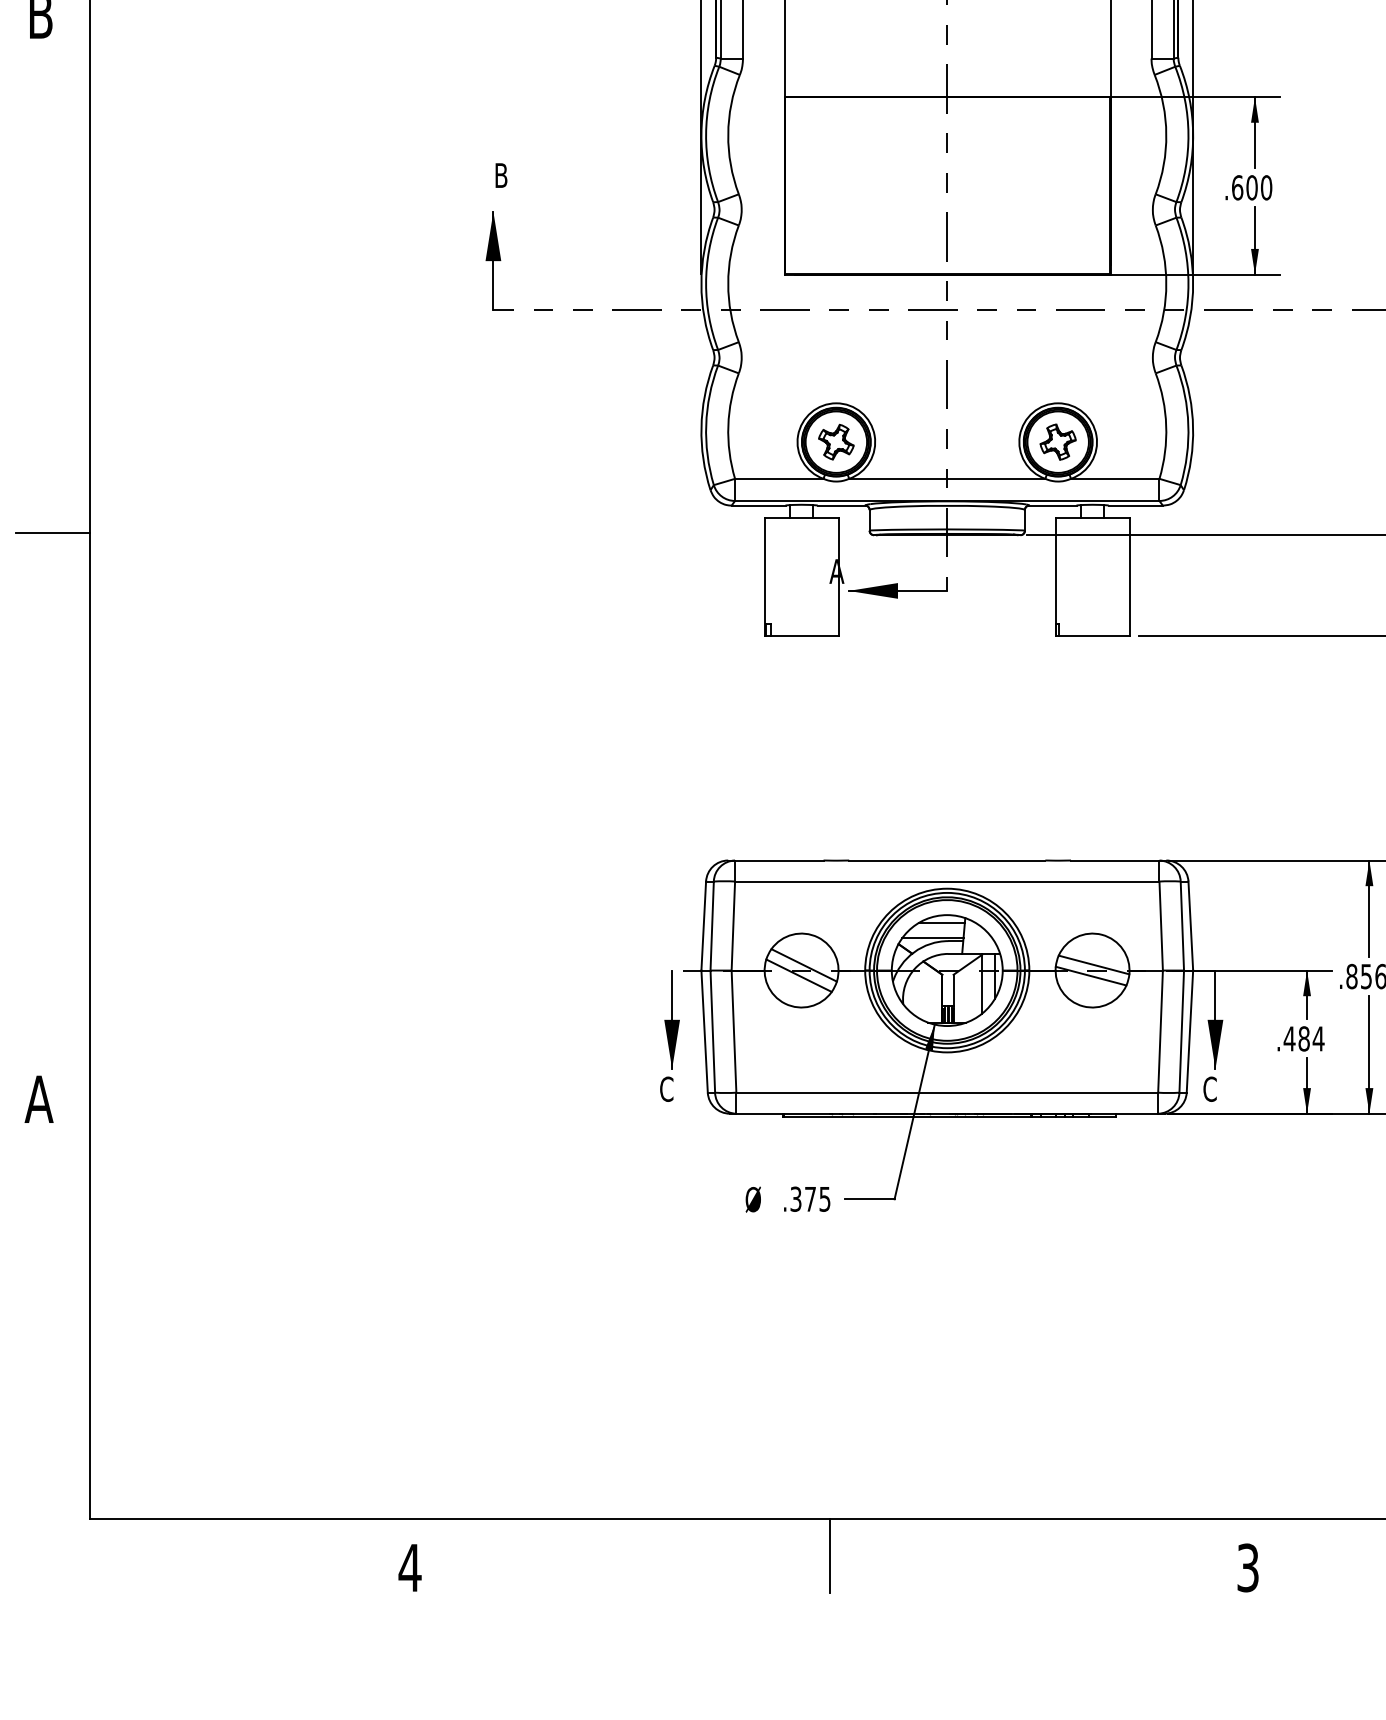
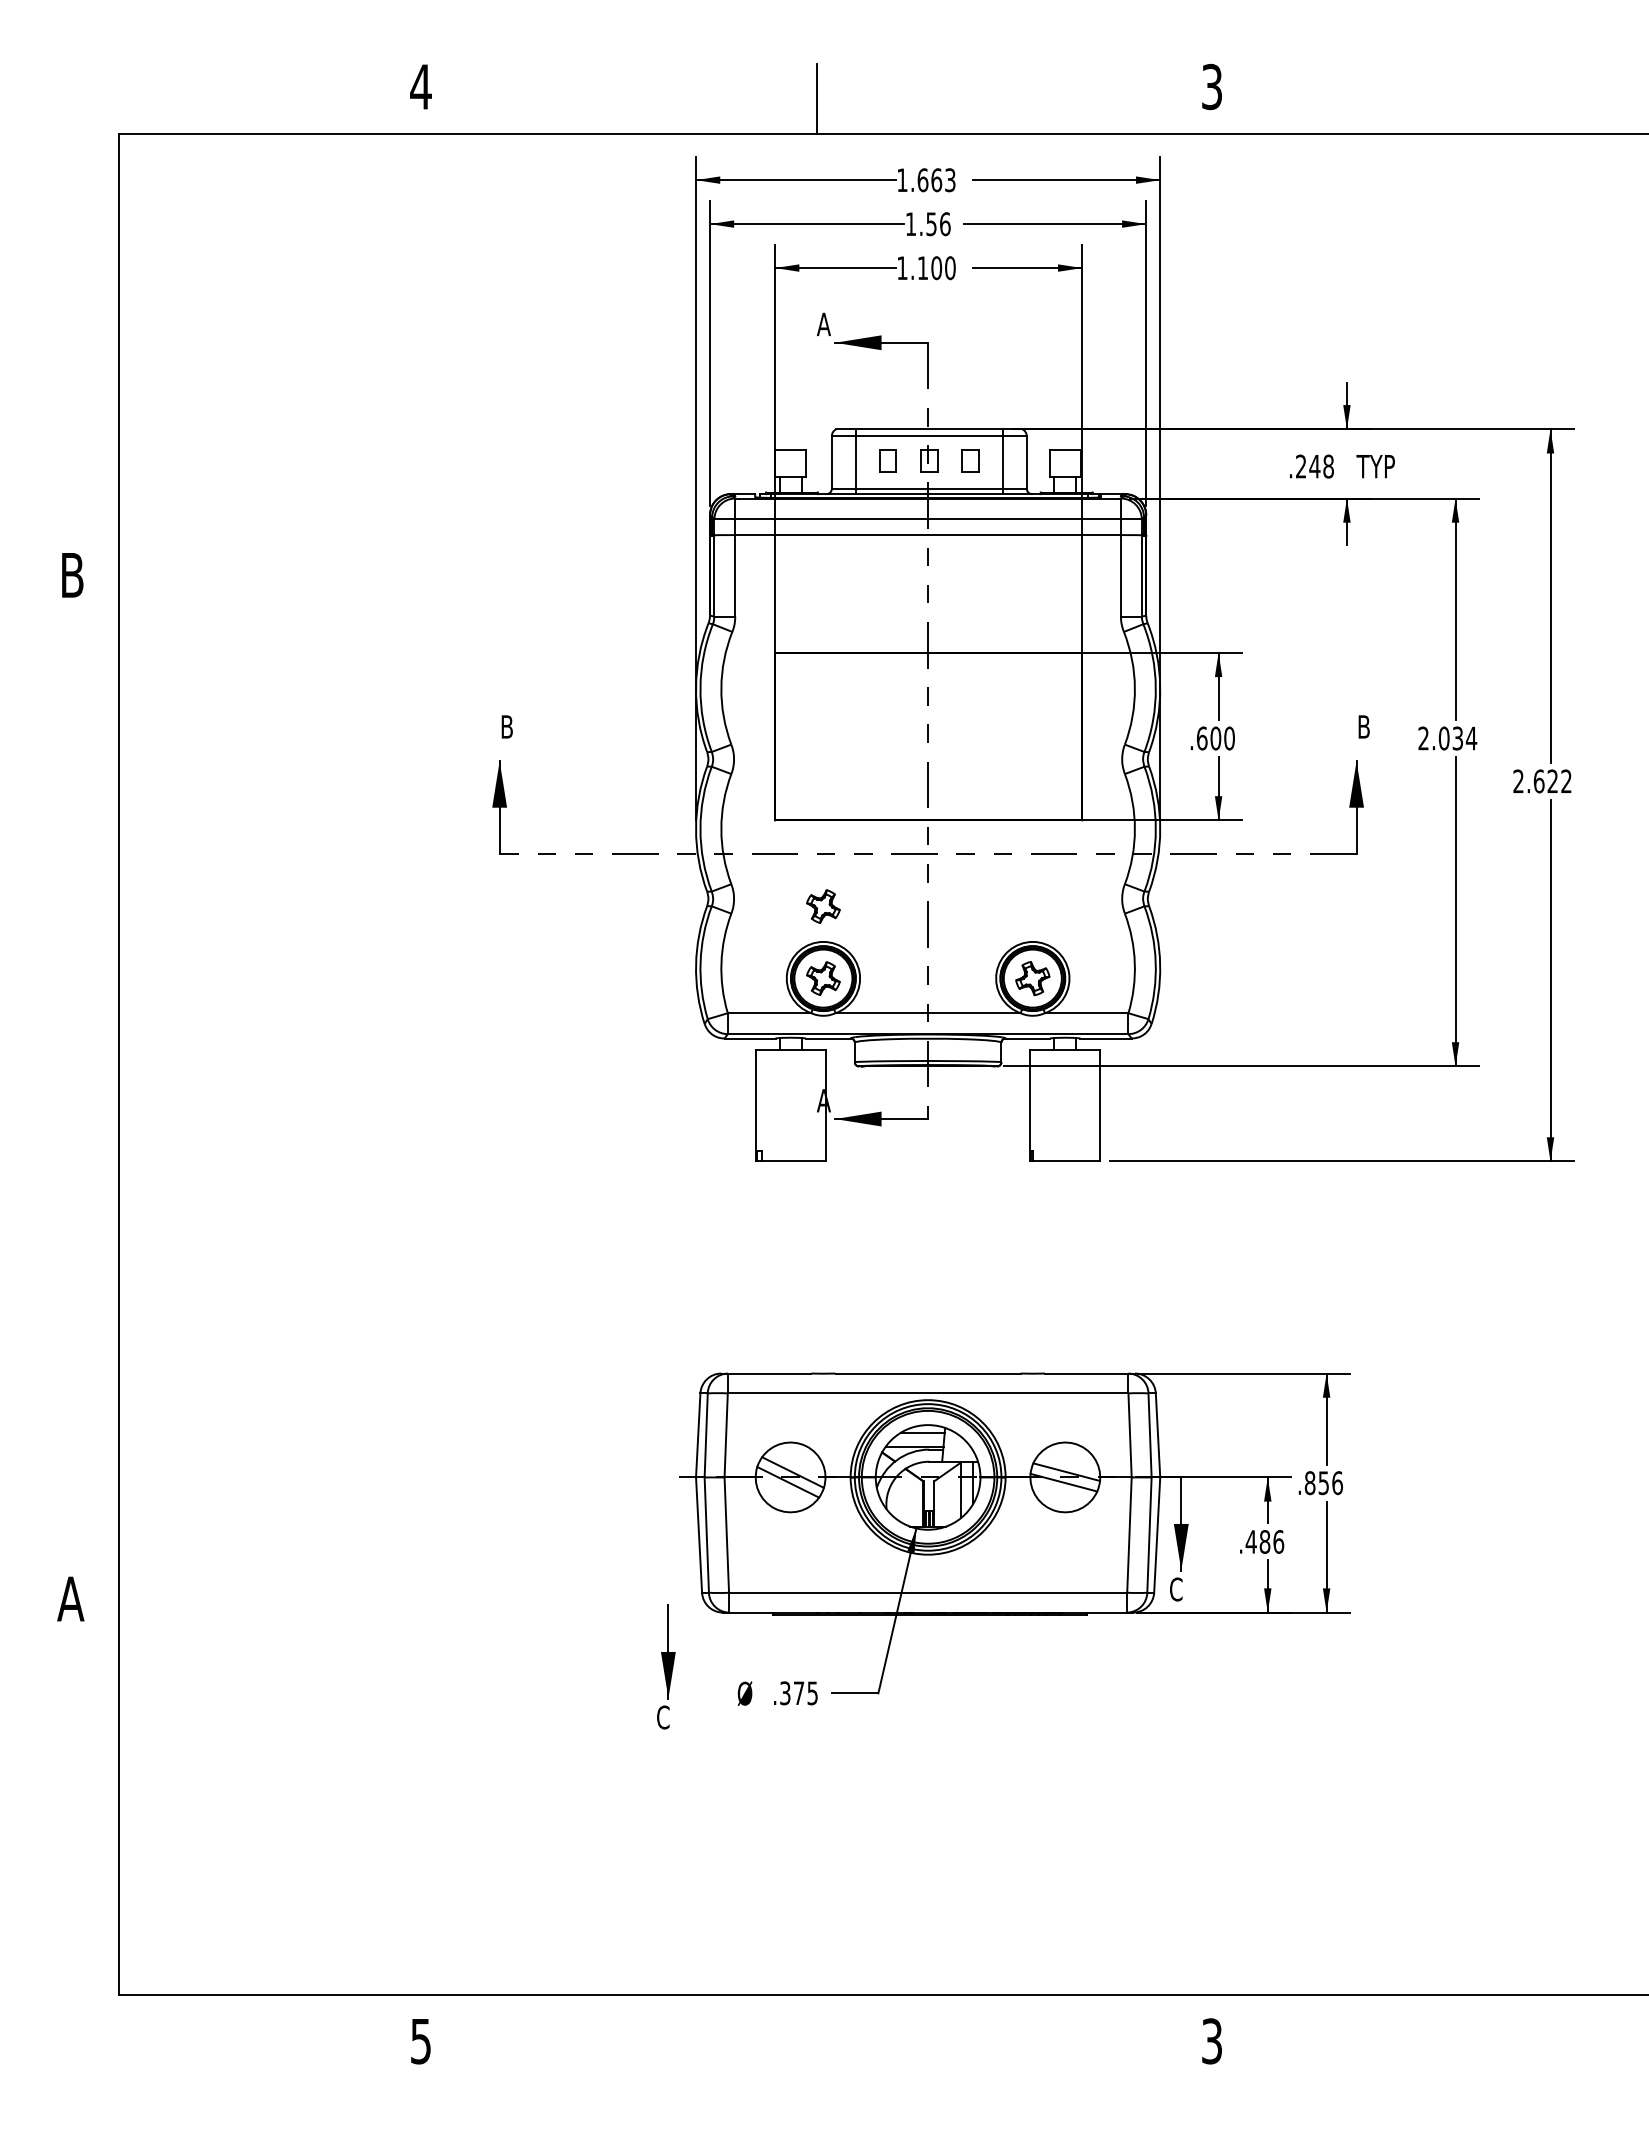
part: (836, 365) -> (823, 906), added
line: (53, 533) -> (84, 1064), removed
part: (670, 1035) -> (666, 1666), moved
text: (1318, 1038) -> (1278, 1541), .484 -> .486
line: (830, 1556) -> (817, 2030), removed
text: (409, 1568) -> (420, 2041), 4 -> 5

